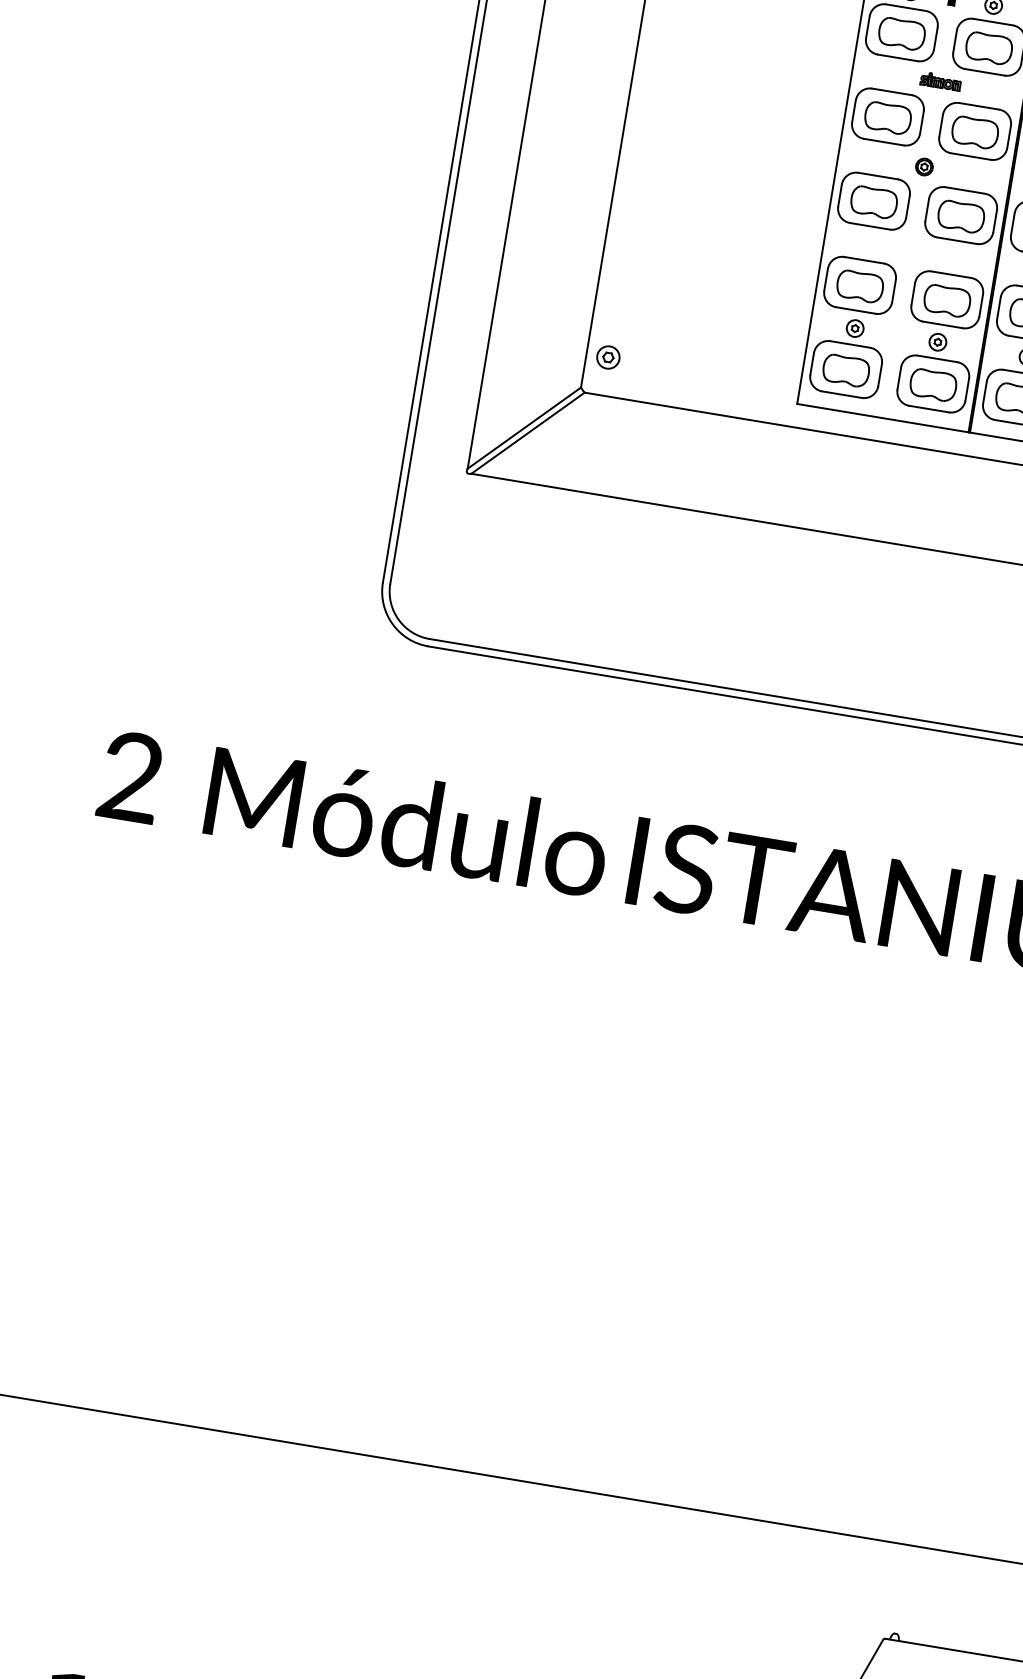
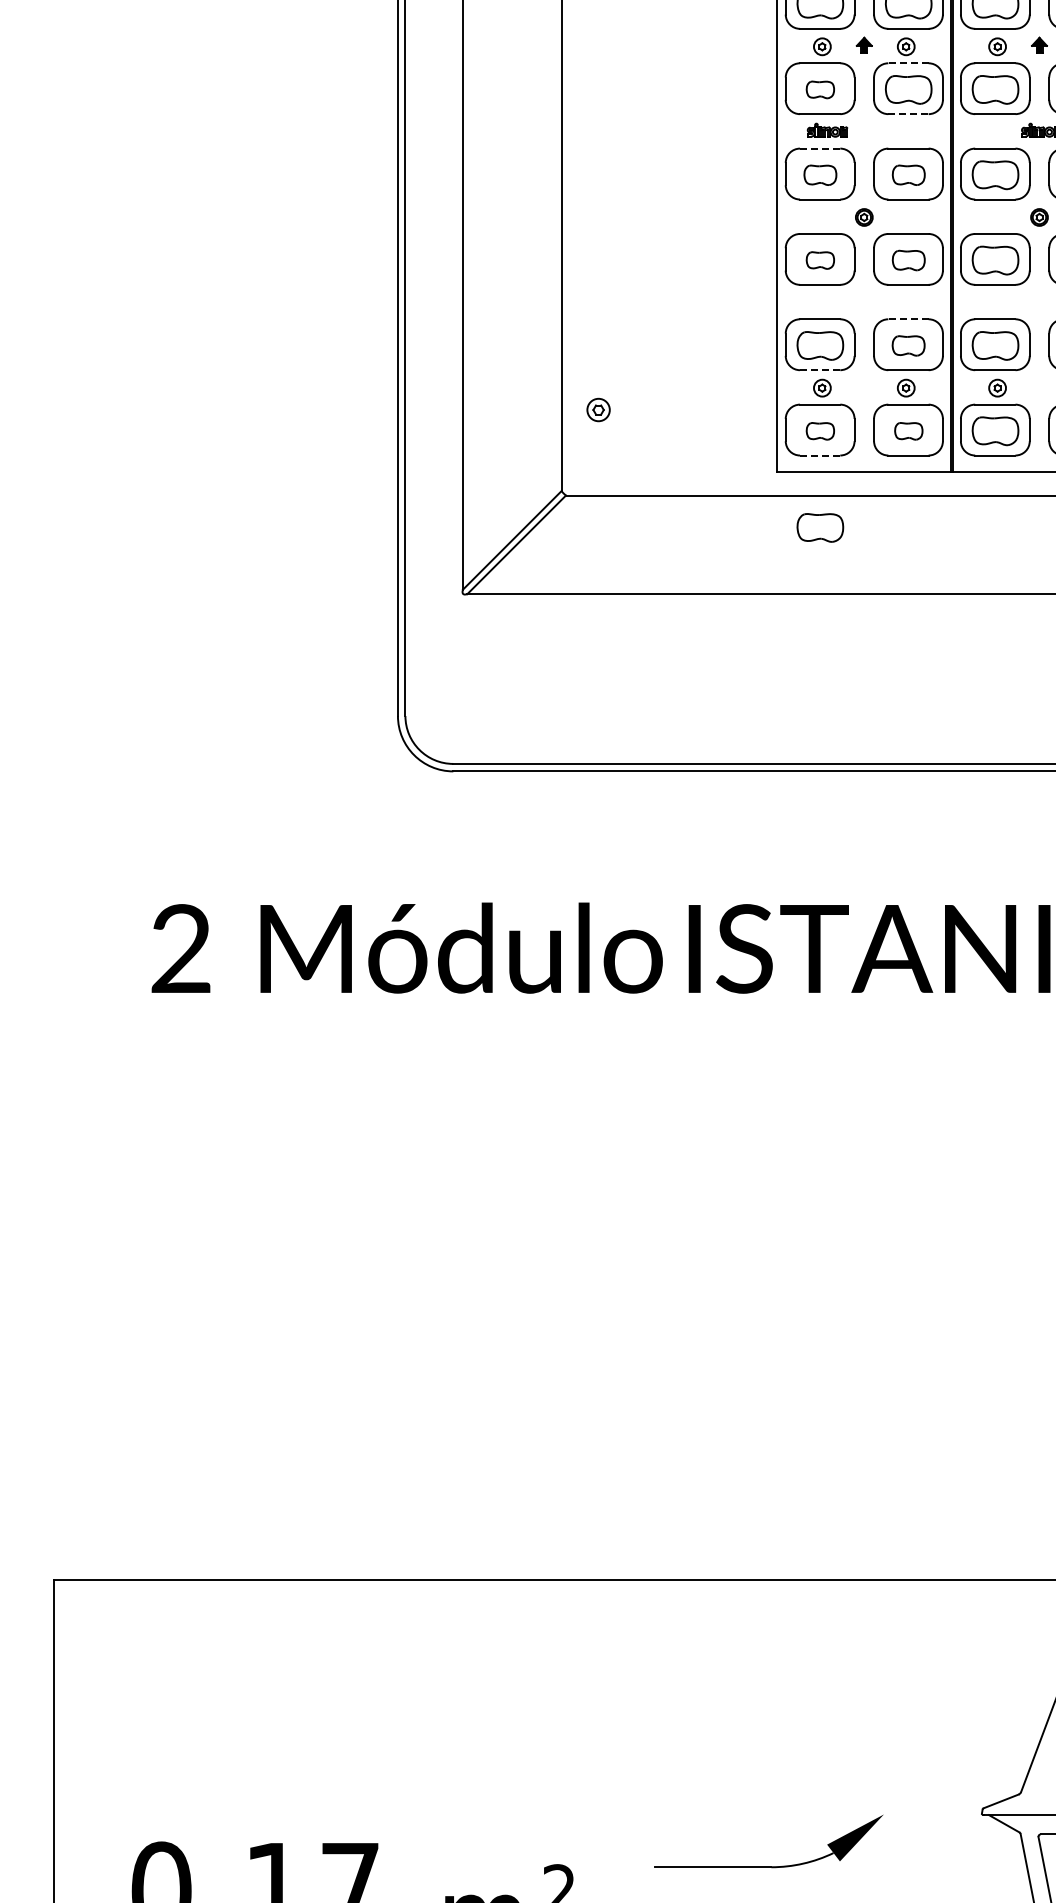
line: (993, 22) -> (908, 63), solid -> dashed
part: (902, 33) -> (820, 89), size x0.6
line: (984, 72) -> (908, 114), solid -> dashed
part: (940, 80) -> (827, 129), moved
line: (891, 91) -> (819, 148), solid -> dashed
part: (888, 118) -> (820, 175), size x0.7
part: (974, 132) -> (908, 175), size x0.7
part: (874, 202) -> (820, 260), size x0.6
part: (961, 216) -> (908, 260), size x0.7
line: (951, 274) -> (908, 319), solid -> dashed
part: (947, 300) -> (908, 345), size x0.7
line: (856, 310) -> (820, 370), solid -> dashed
part: (608, 356) -> (598, 409), moved
part: (846, 371) -> (820, 431), size x0.6
part: (933, 385) -> (908, 431), size x0.6
line: (842, 394) -> (820, 455), solid -> dashed
part: (830, 465) -> (820, 527), added

